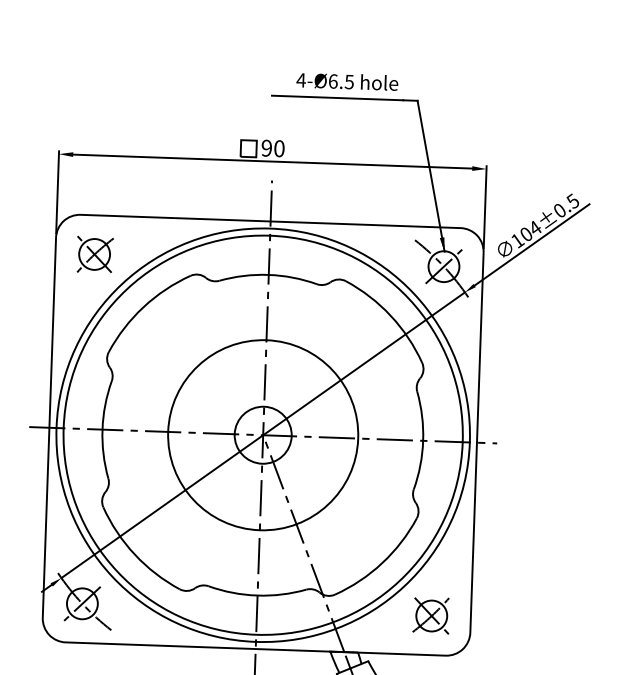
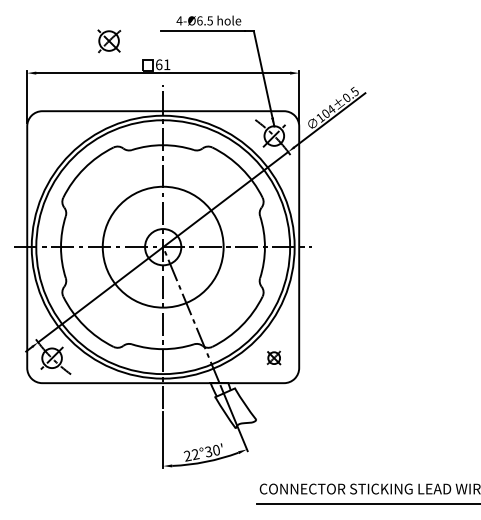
text: (272, 147) -> (162, 64), 90 -> 61
part: (95, 255) -> (109, 41), moved
part: (430, 614) -> (273, 357), size x0.6

